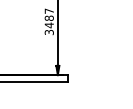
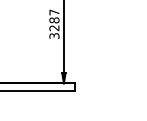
text: (49, 25) -> (54, 28), 3487 -> 3287

